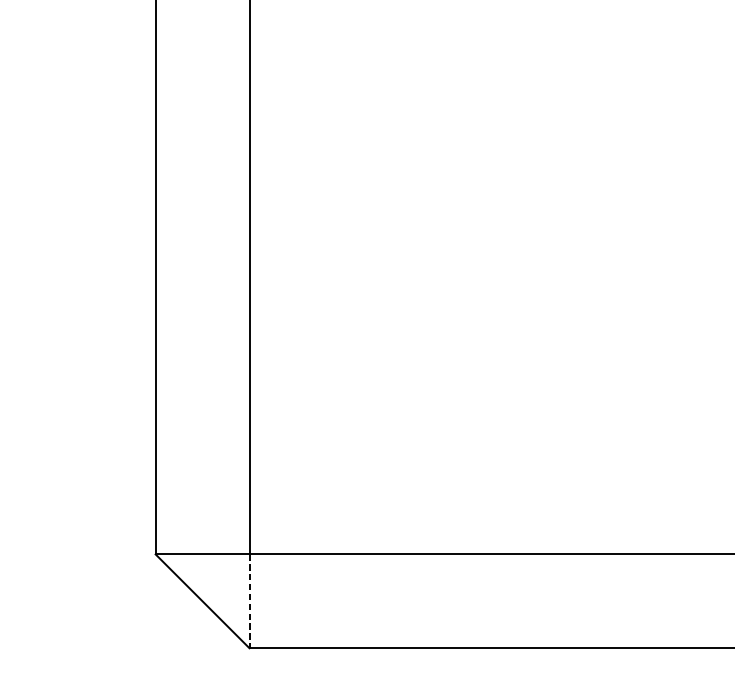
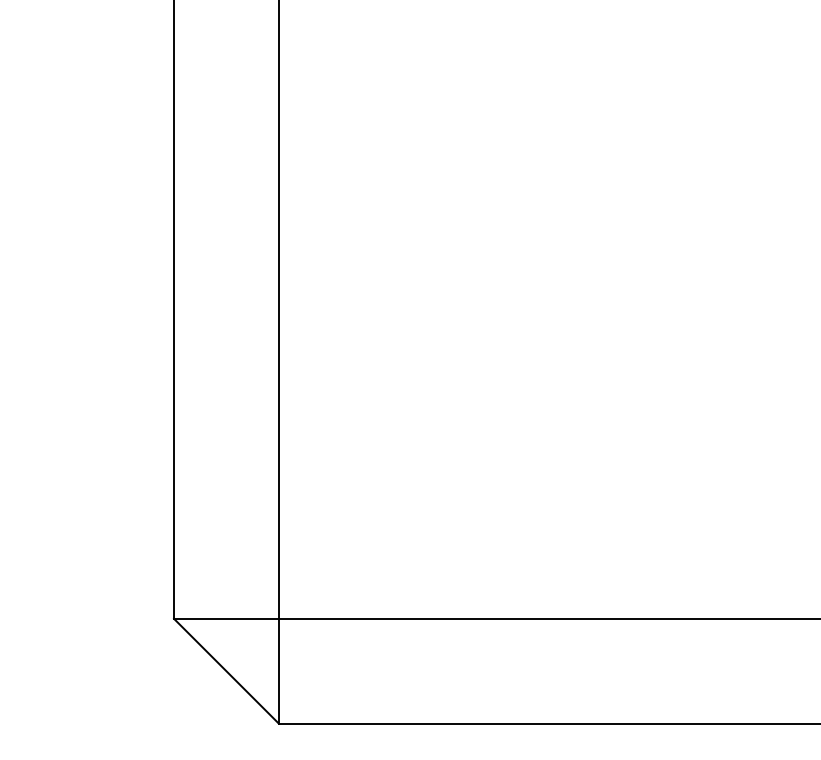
line: (249, 601) -> (278, 671), dashed -> solid

